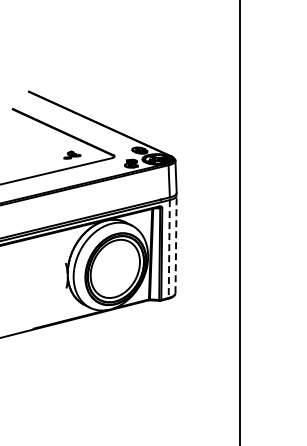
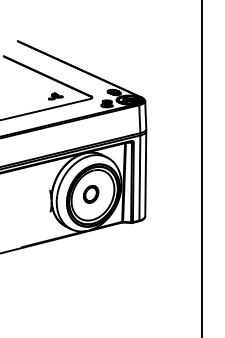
line: (176, 244) -> (146, 174), dashed -> solid
line: (169, 249) -> (140, 178), dashed -> solid
part: (113, 267) -> (91, 194), added

